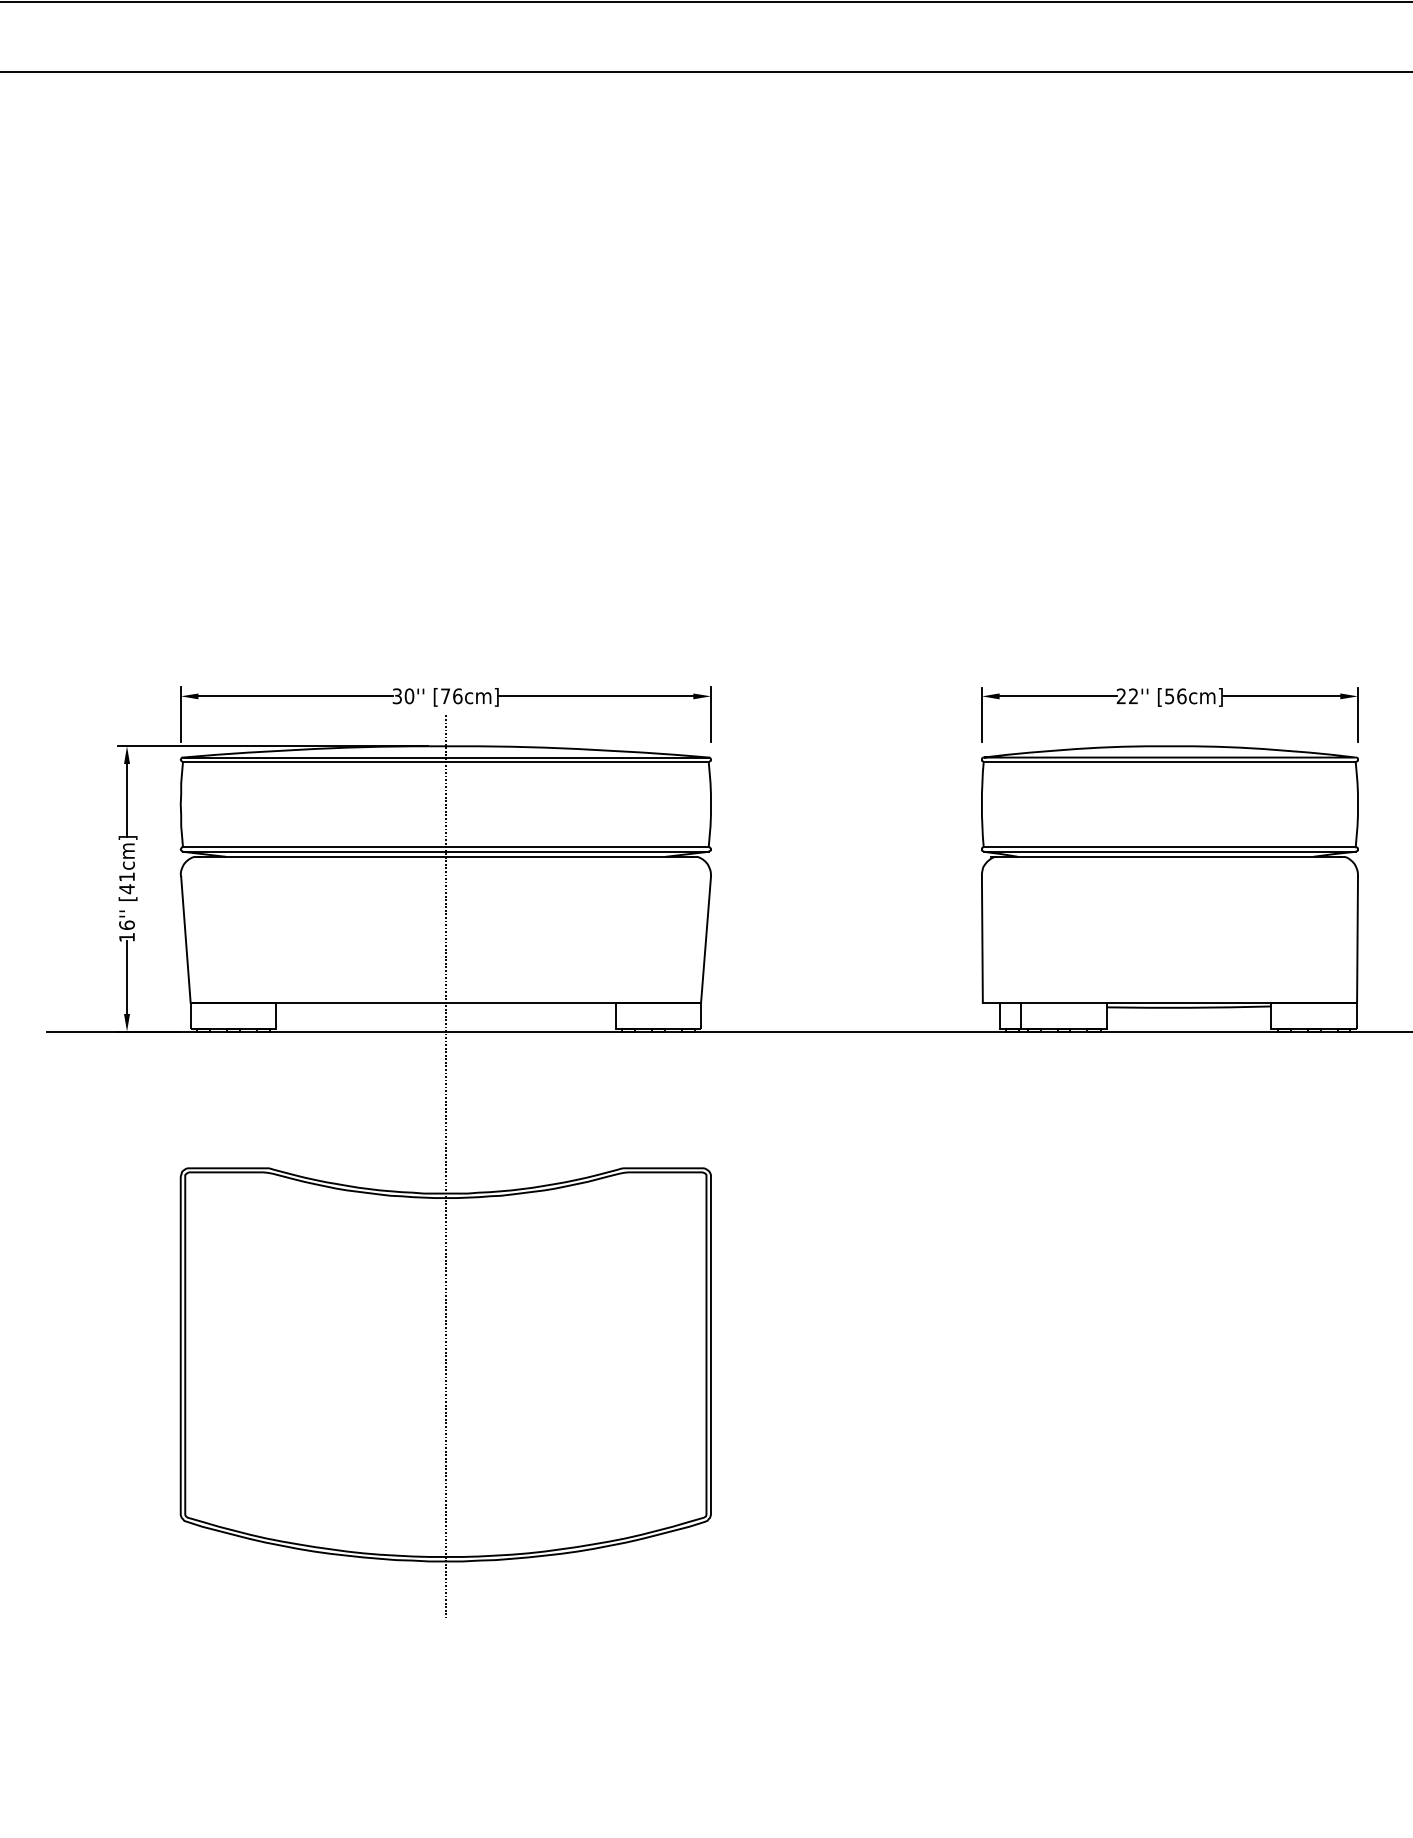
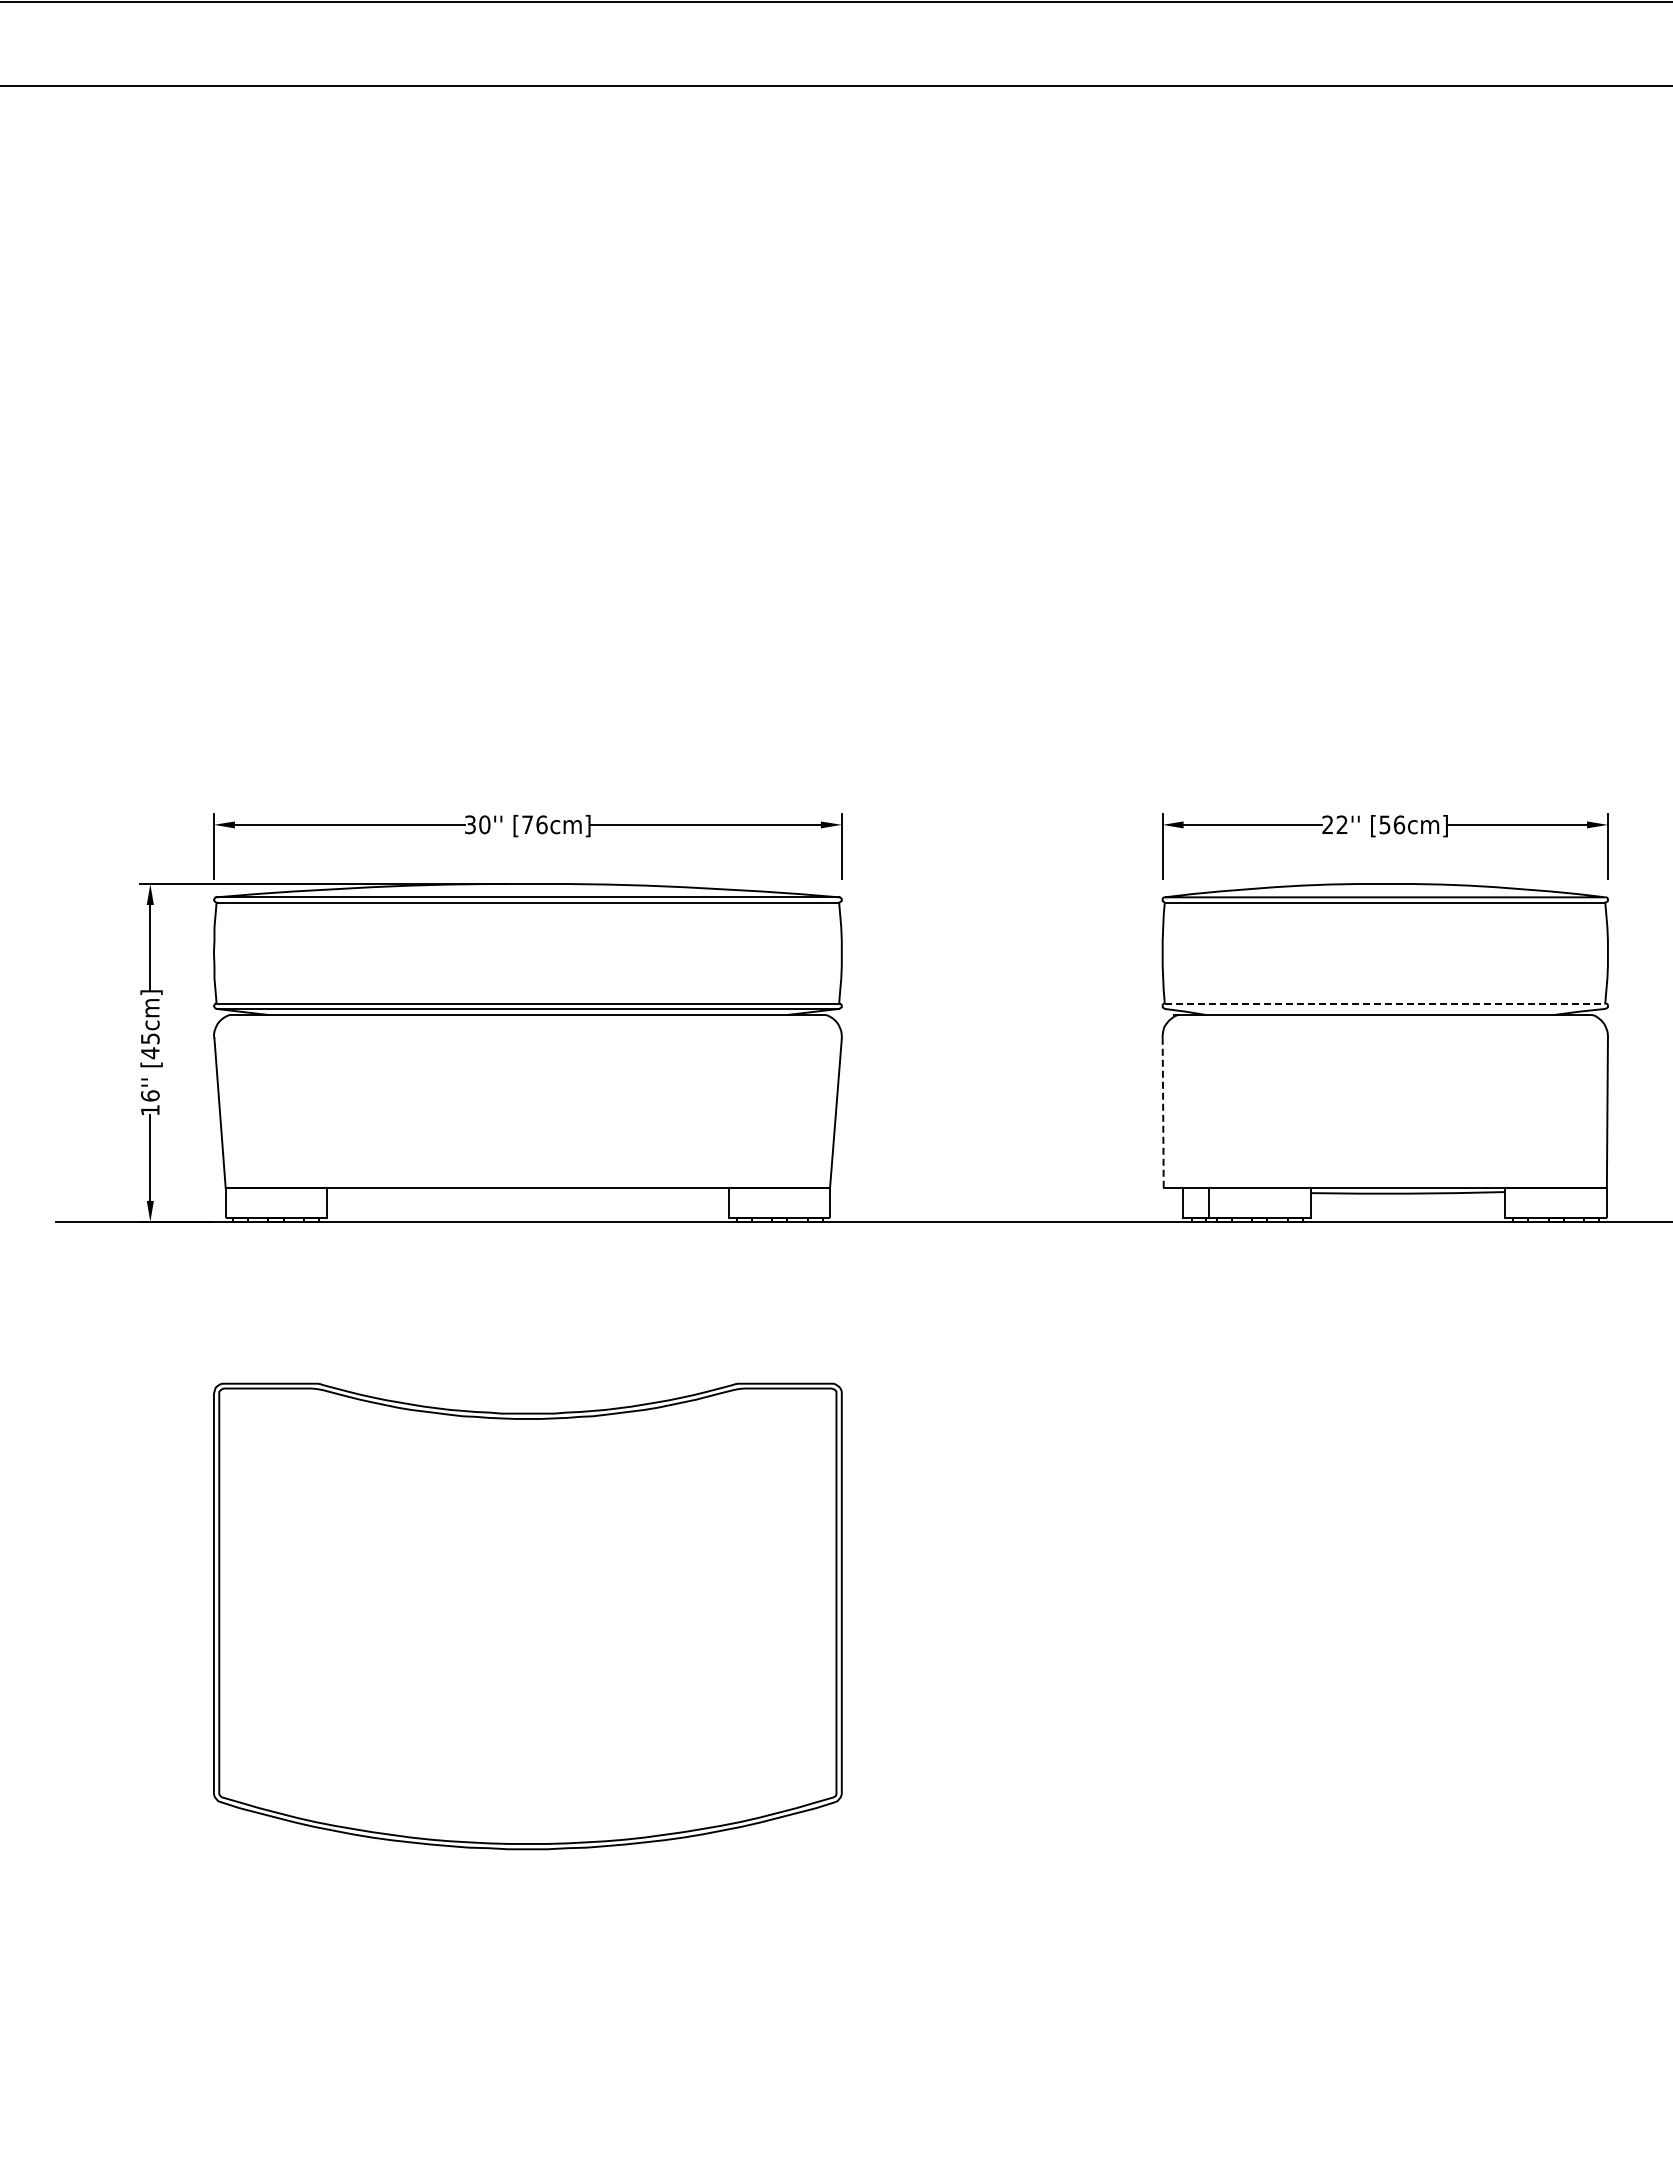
line: (1170, 847) -> (1385, 1003), solid -> dashed
line: (1169, 851) -> (1384, 1008), removed
text: (127, 876) -> (150, 1038), [41cm] -> [45cm]
line: (982, 939) -> (1163, 1112), solid -> dashed
line: (445, 1166) -> (527, 1381), removed

